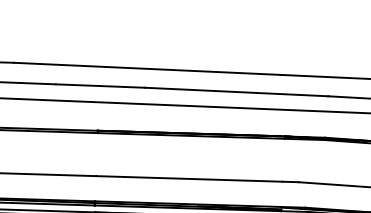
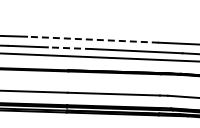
line: (146, 68) -> (92, 39), solid -> dashed
line: (99, 86) -> (69, 48), solid -> dashed

